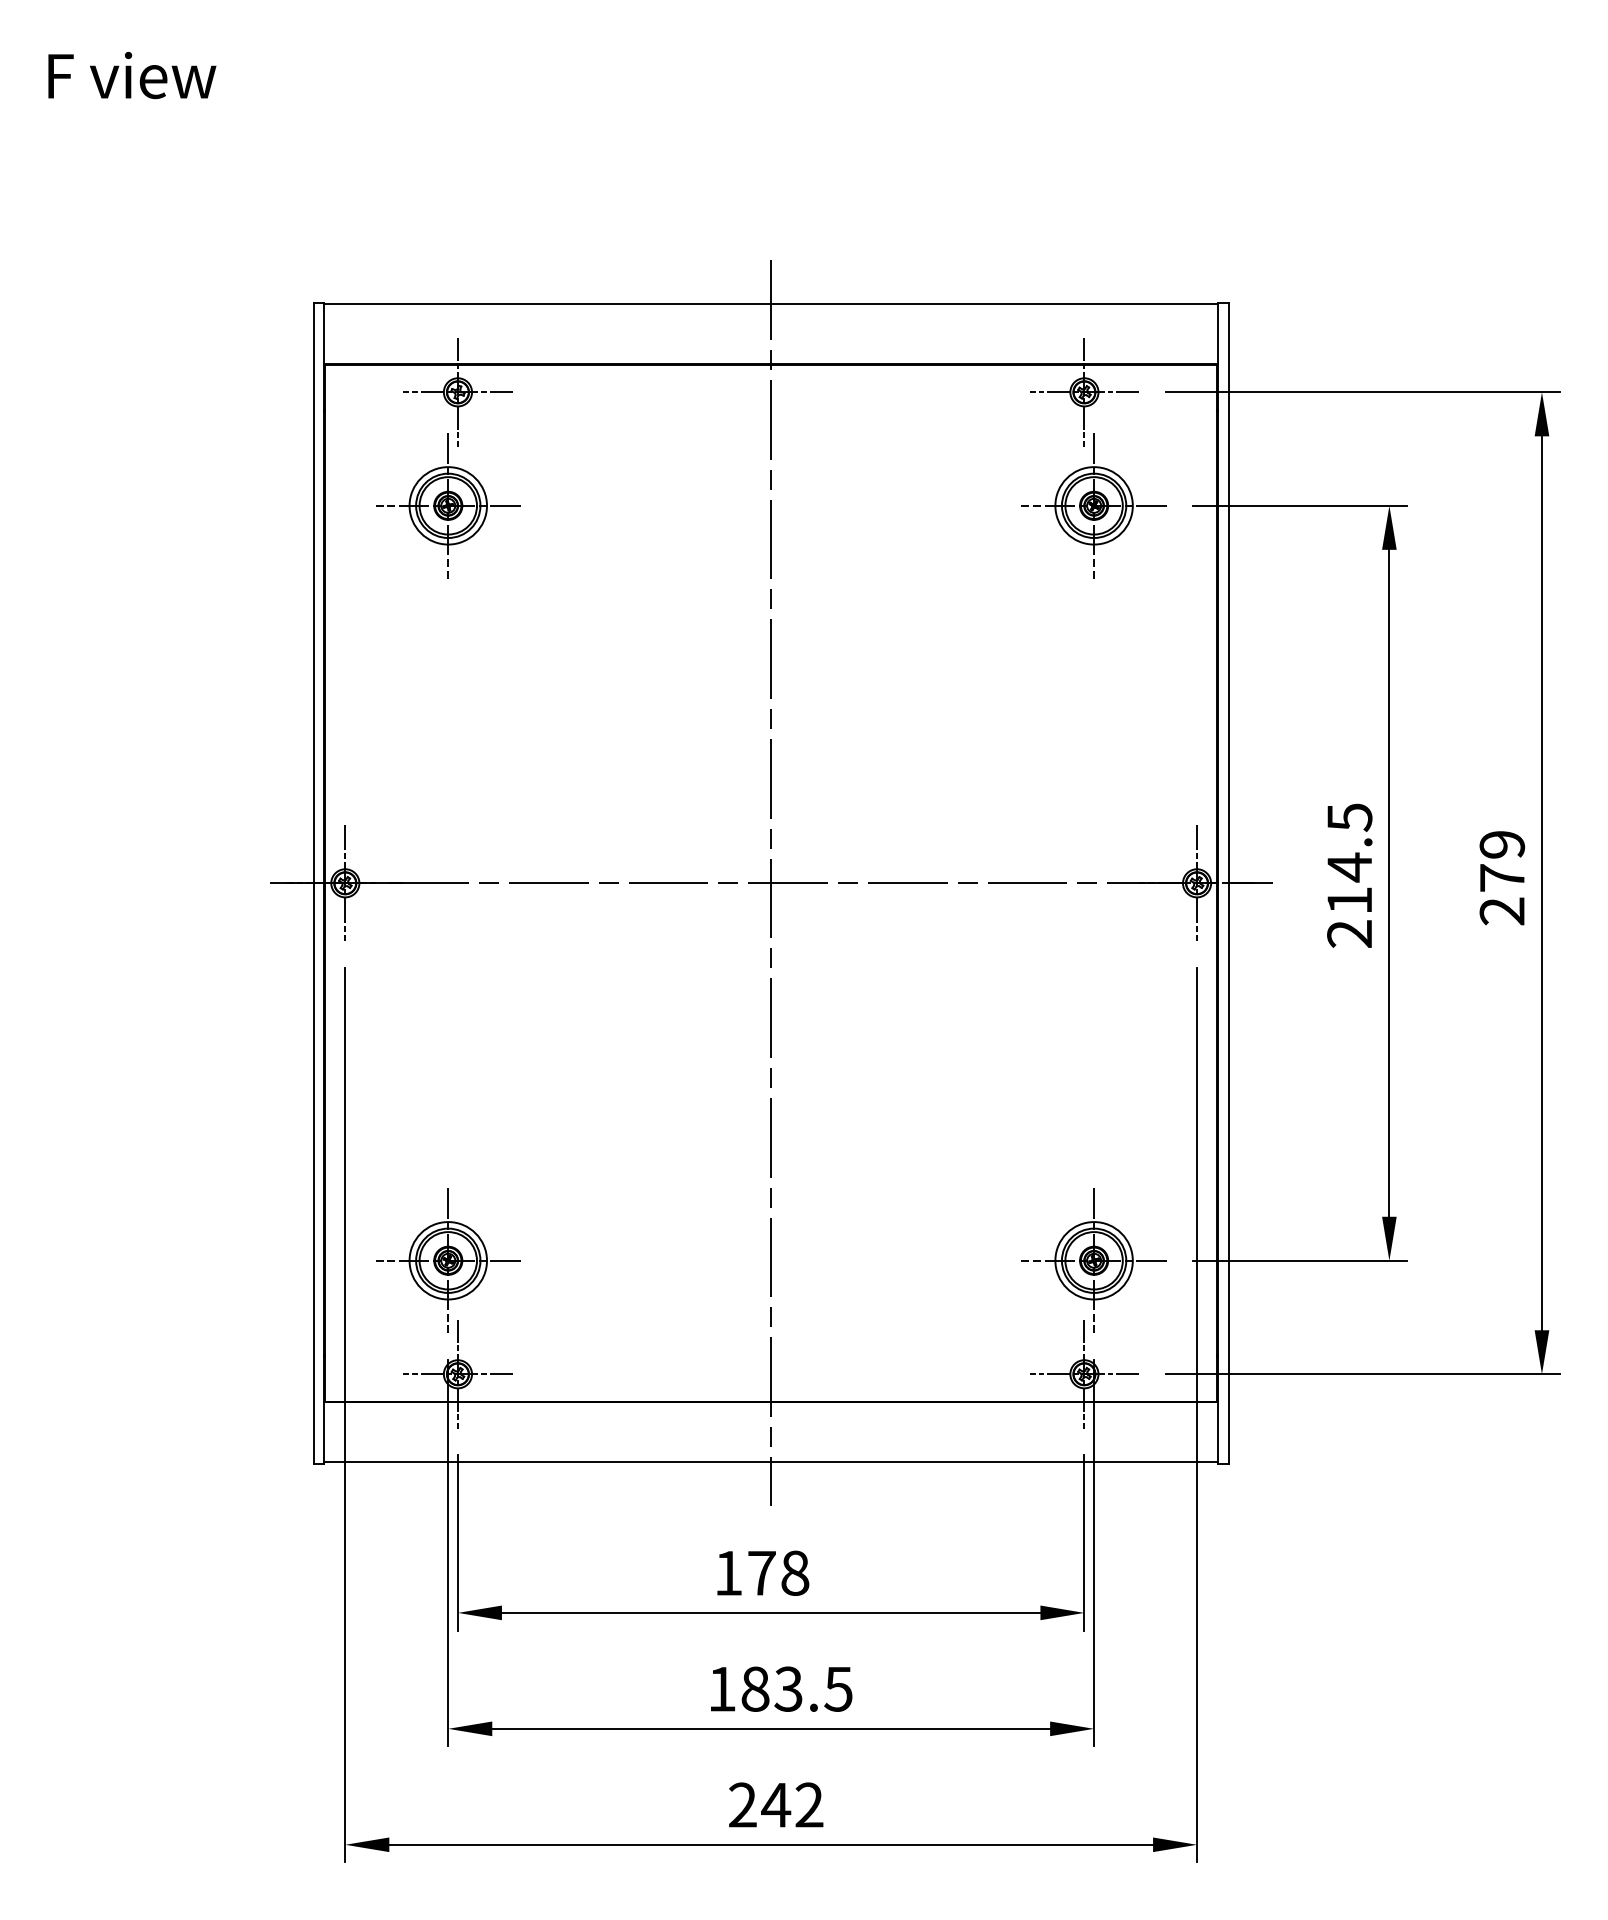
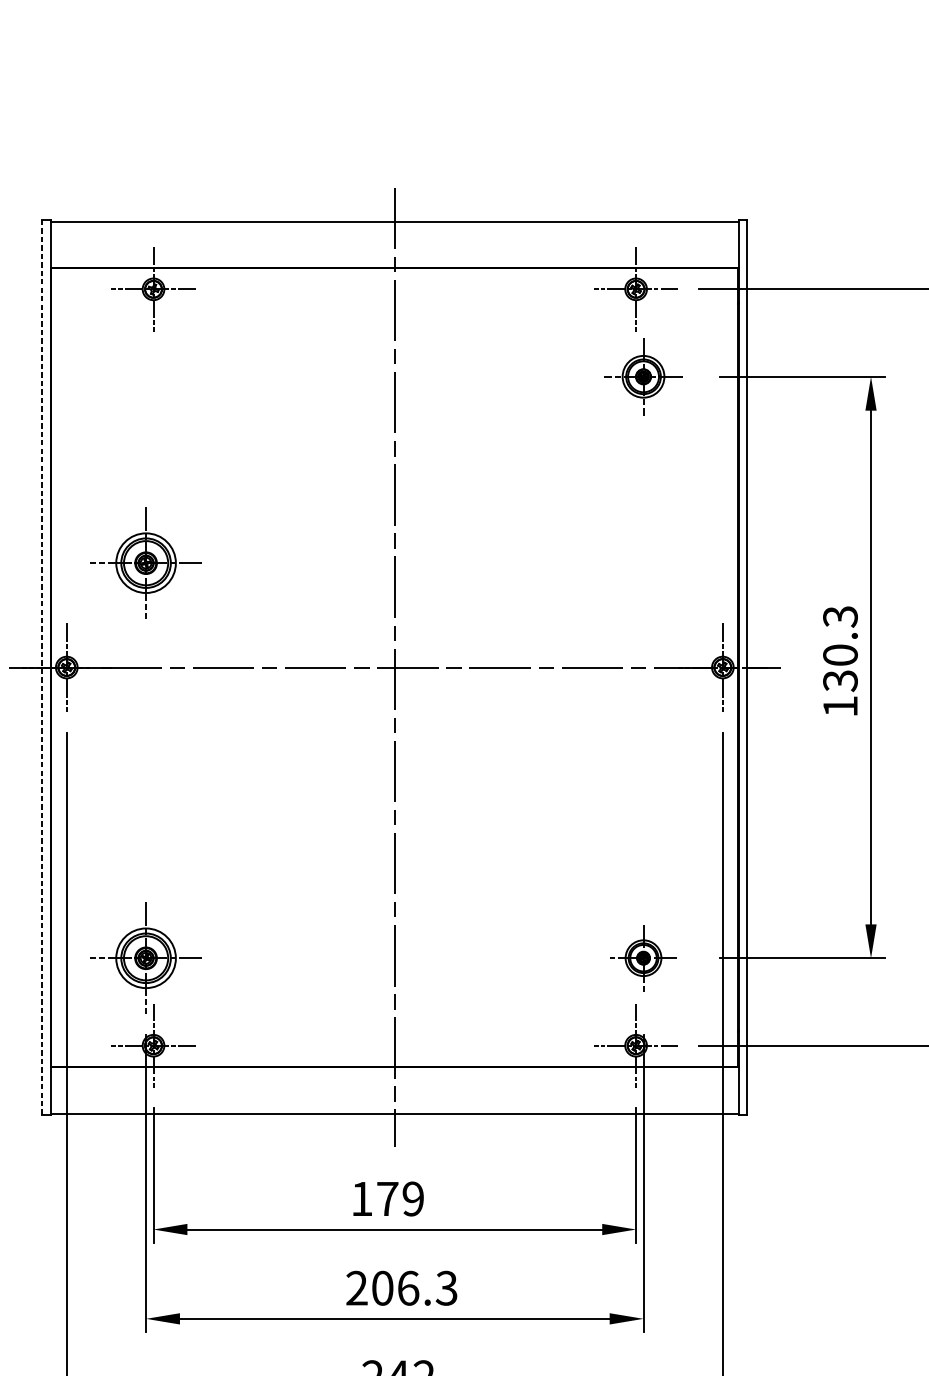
part: (448, 505) -> (146, 562), moved
part: (1093, 505) -> (643, 376), size x0.7
text: (1349, 875) -> (840, 661), 214.5 -> 130.3
line: (313, 883) -> (42, 667), solid -> dashed
part: (1093, 1260) -> (643, 958), size x0.6
text: (795, 1572) -> (413, 1198), 178 -> 179
text: (780, 1688) -> (401, 1287), 183.5 -> 206.3

